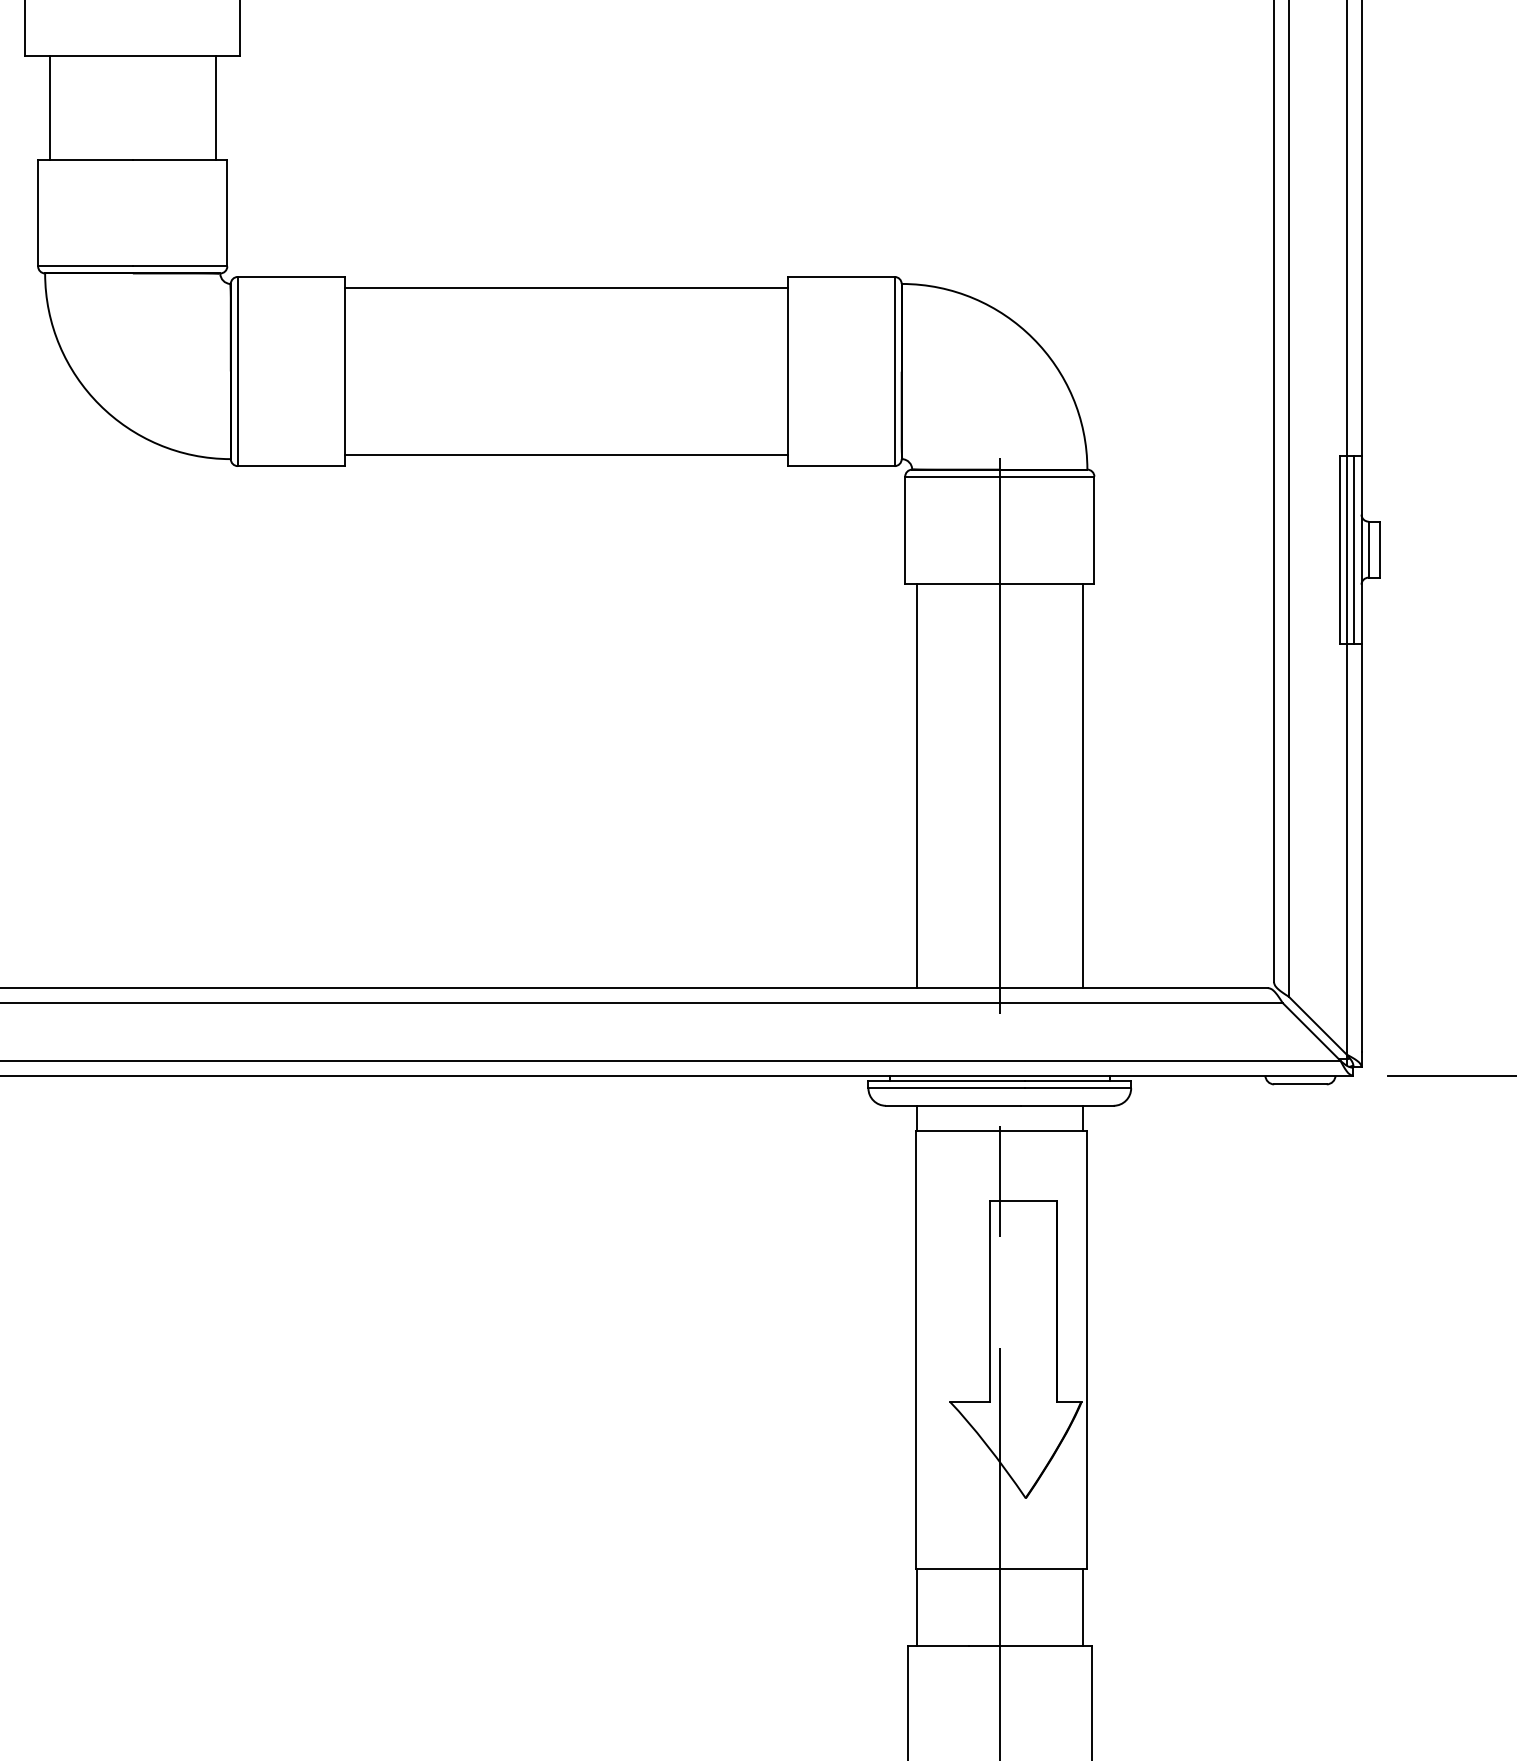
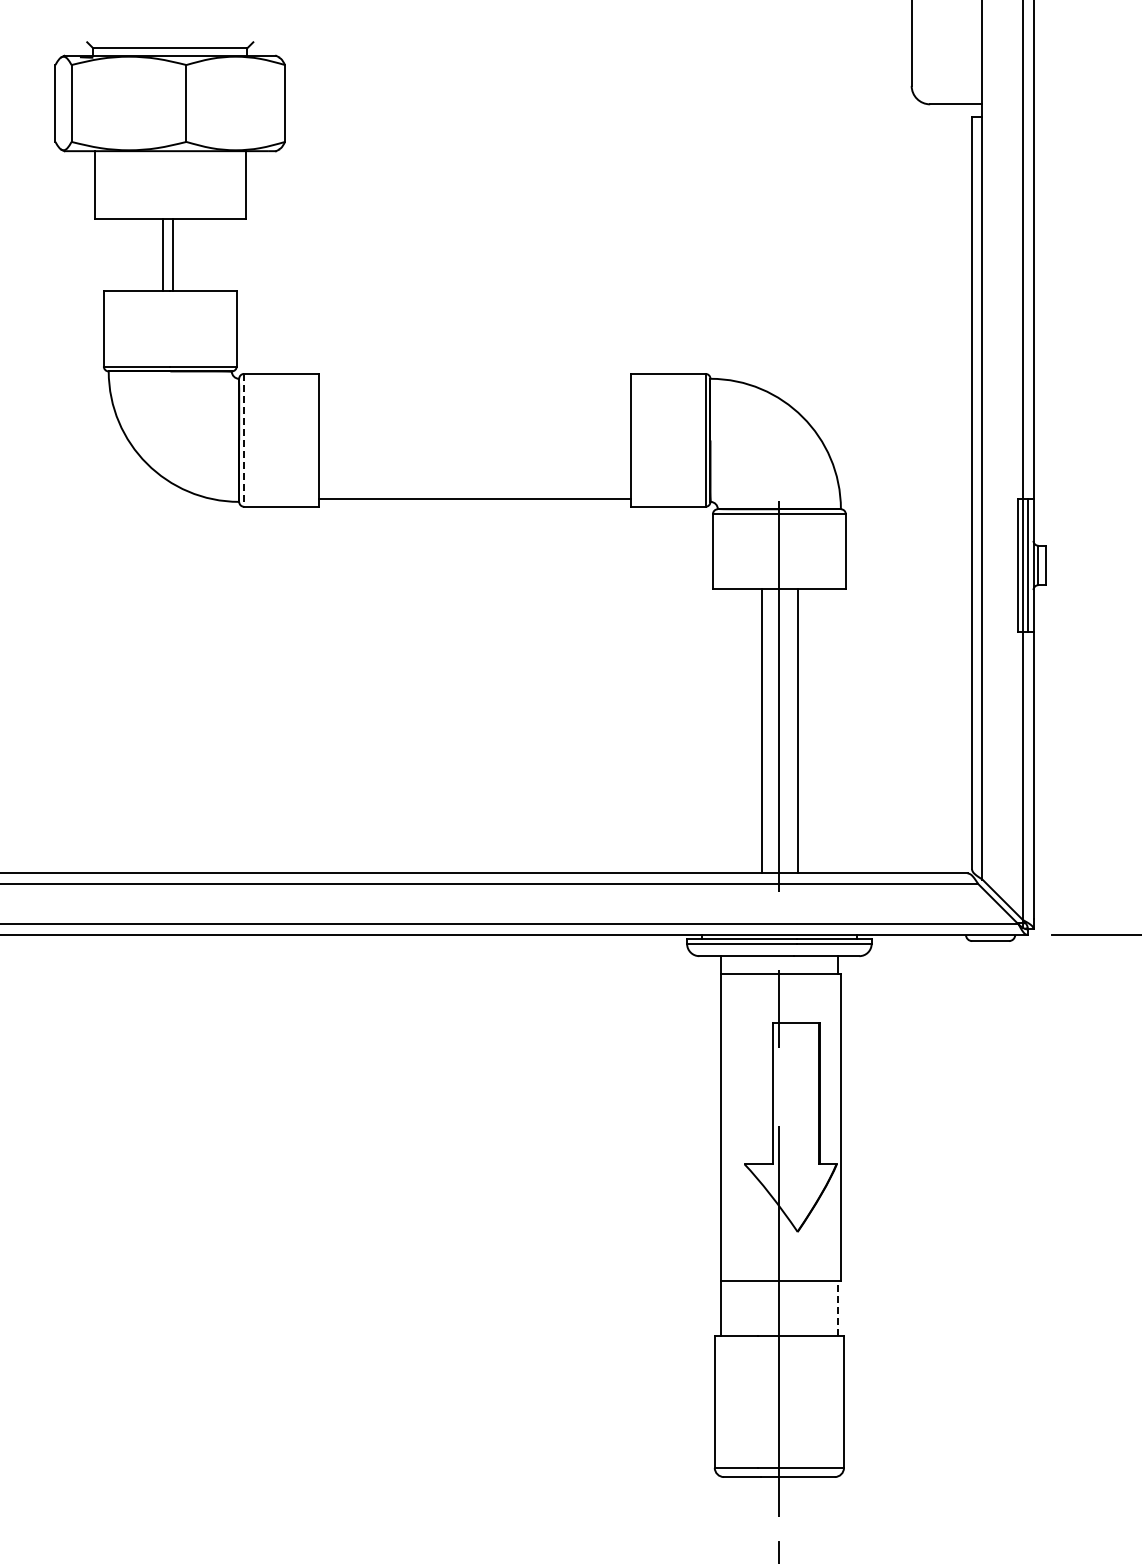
line: (49, 106) -> (172, 254), moved
line: (215, 106) -> (162, 254), moved
line: (565, 287) -> (474, 381), removed
line: (238, 371) -> (244, 440), solid -> dashed
line: (915, 785) -> (761, 731), moved
line: (1082, 785) -> (797, 731), moved
line: (1082, 1605) -> (837, 1307), solid -> dashed

